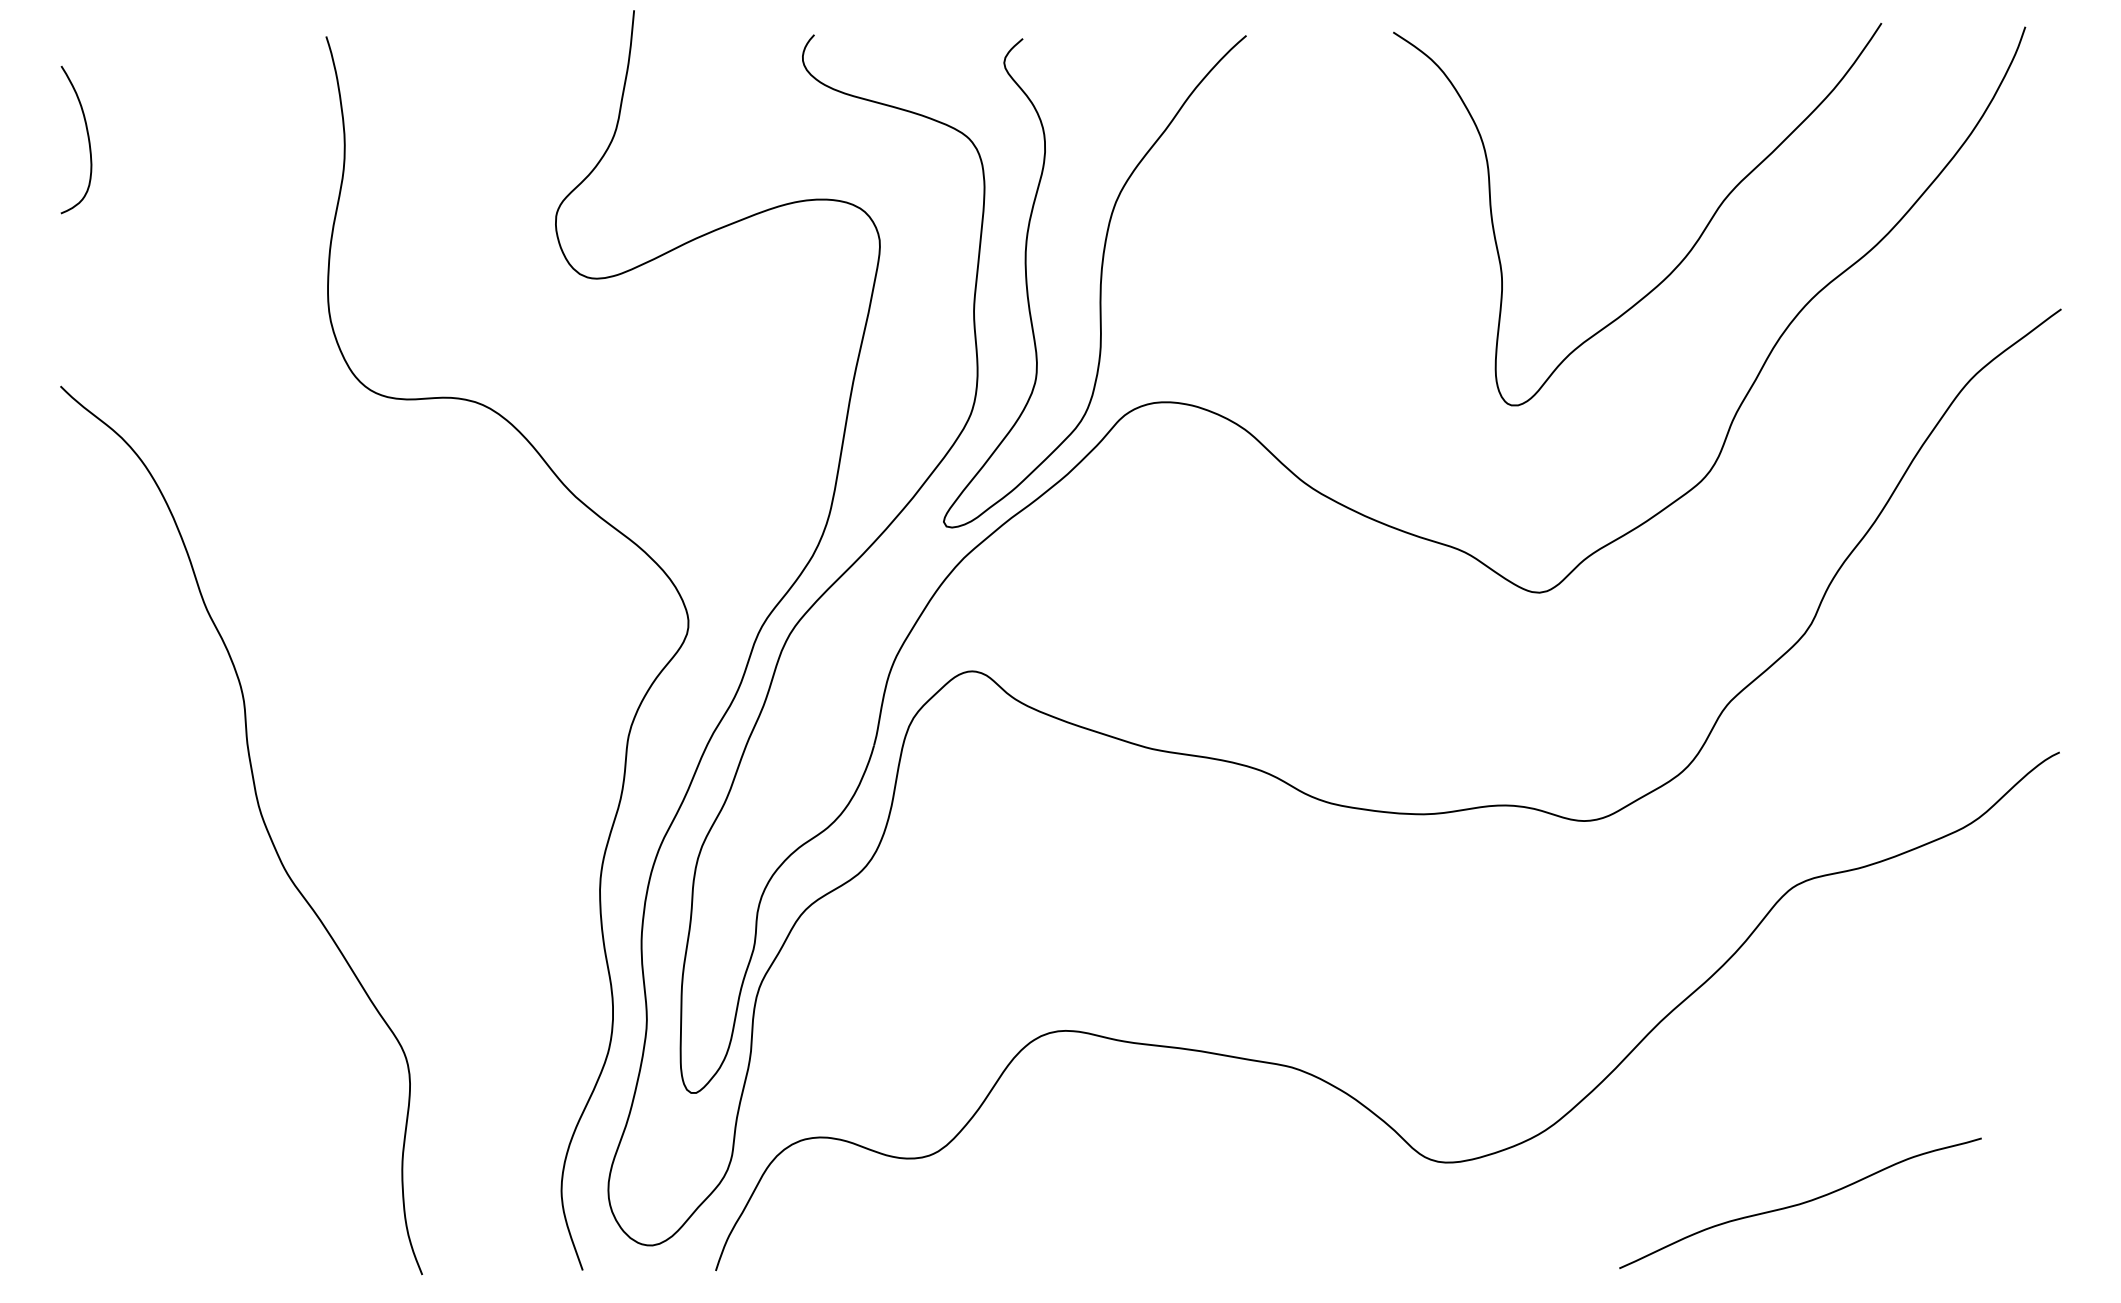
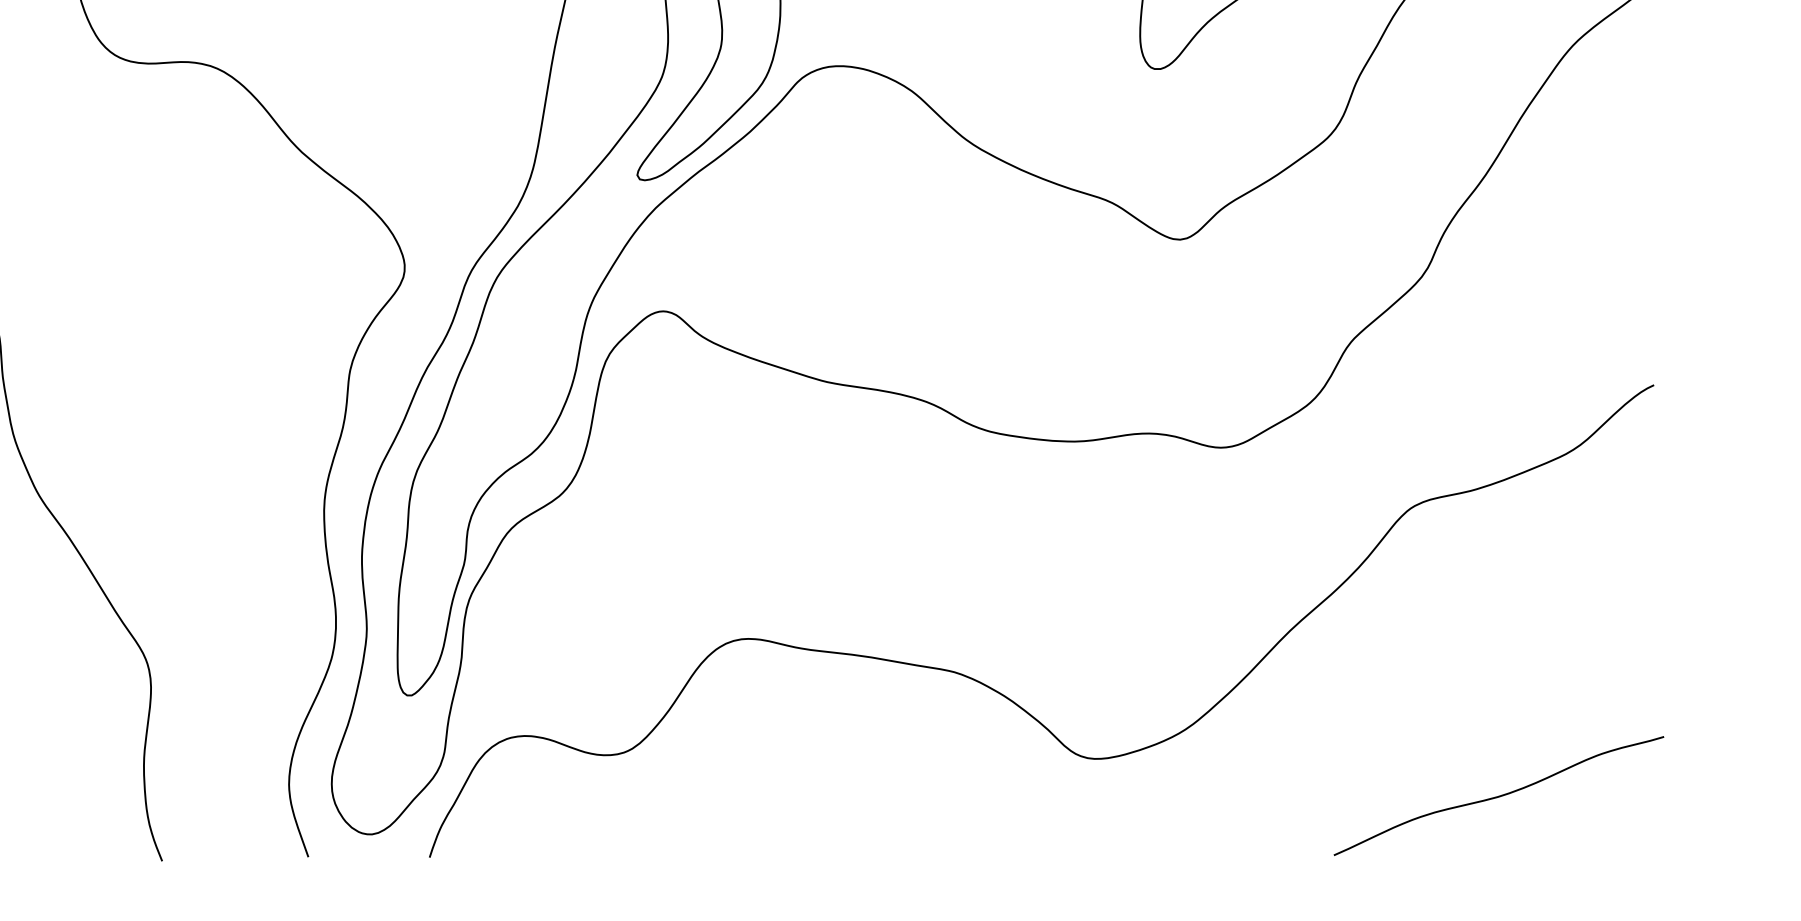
curve: (1801, 1202) -> (1499, 795), moved

